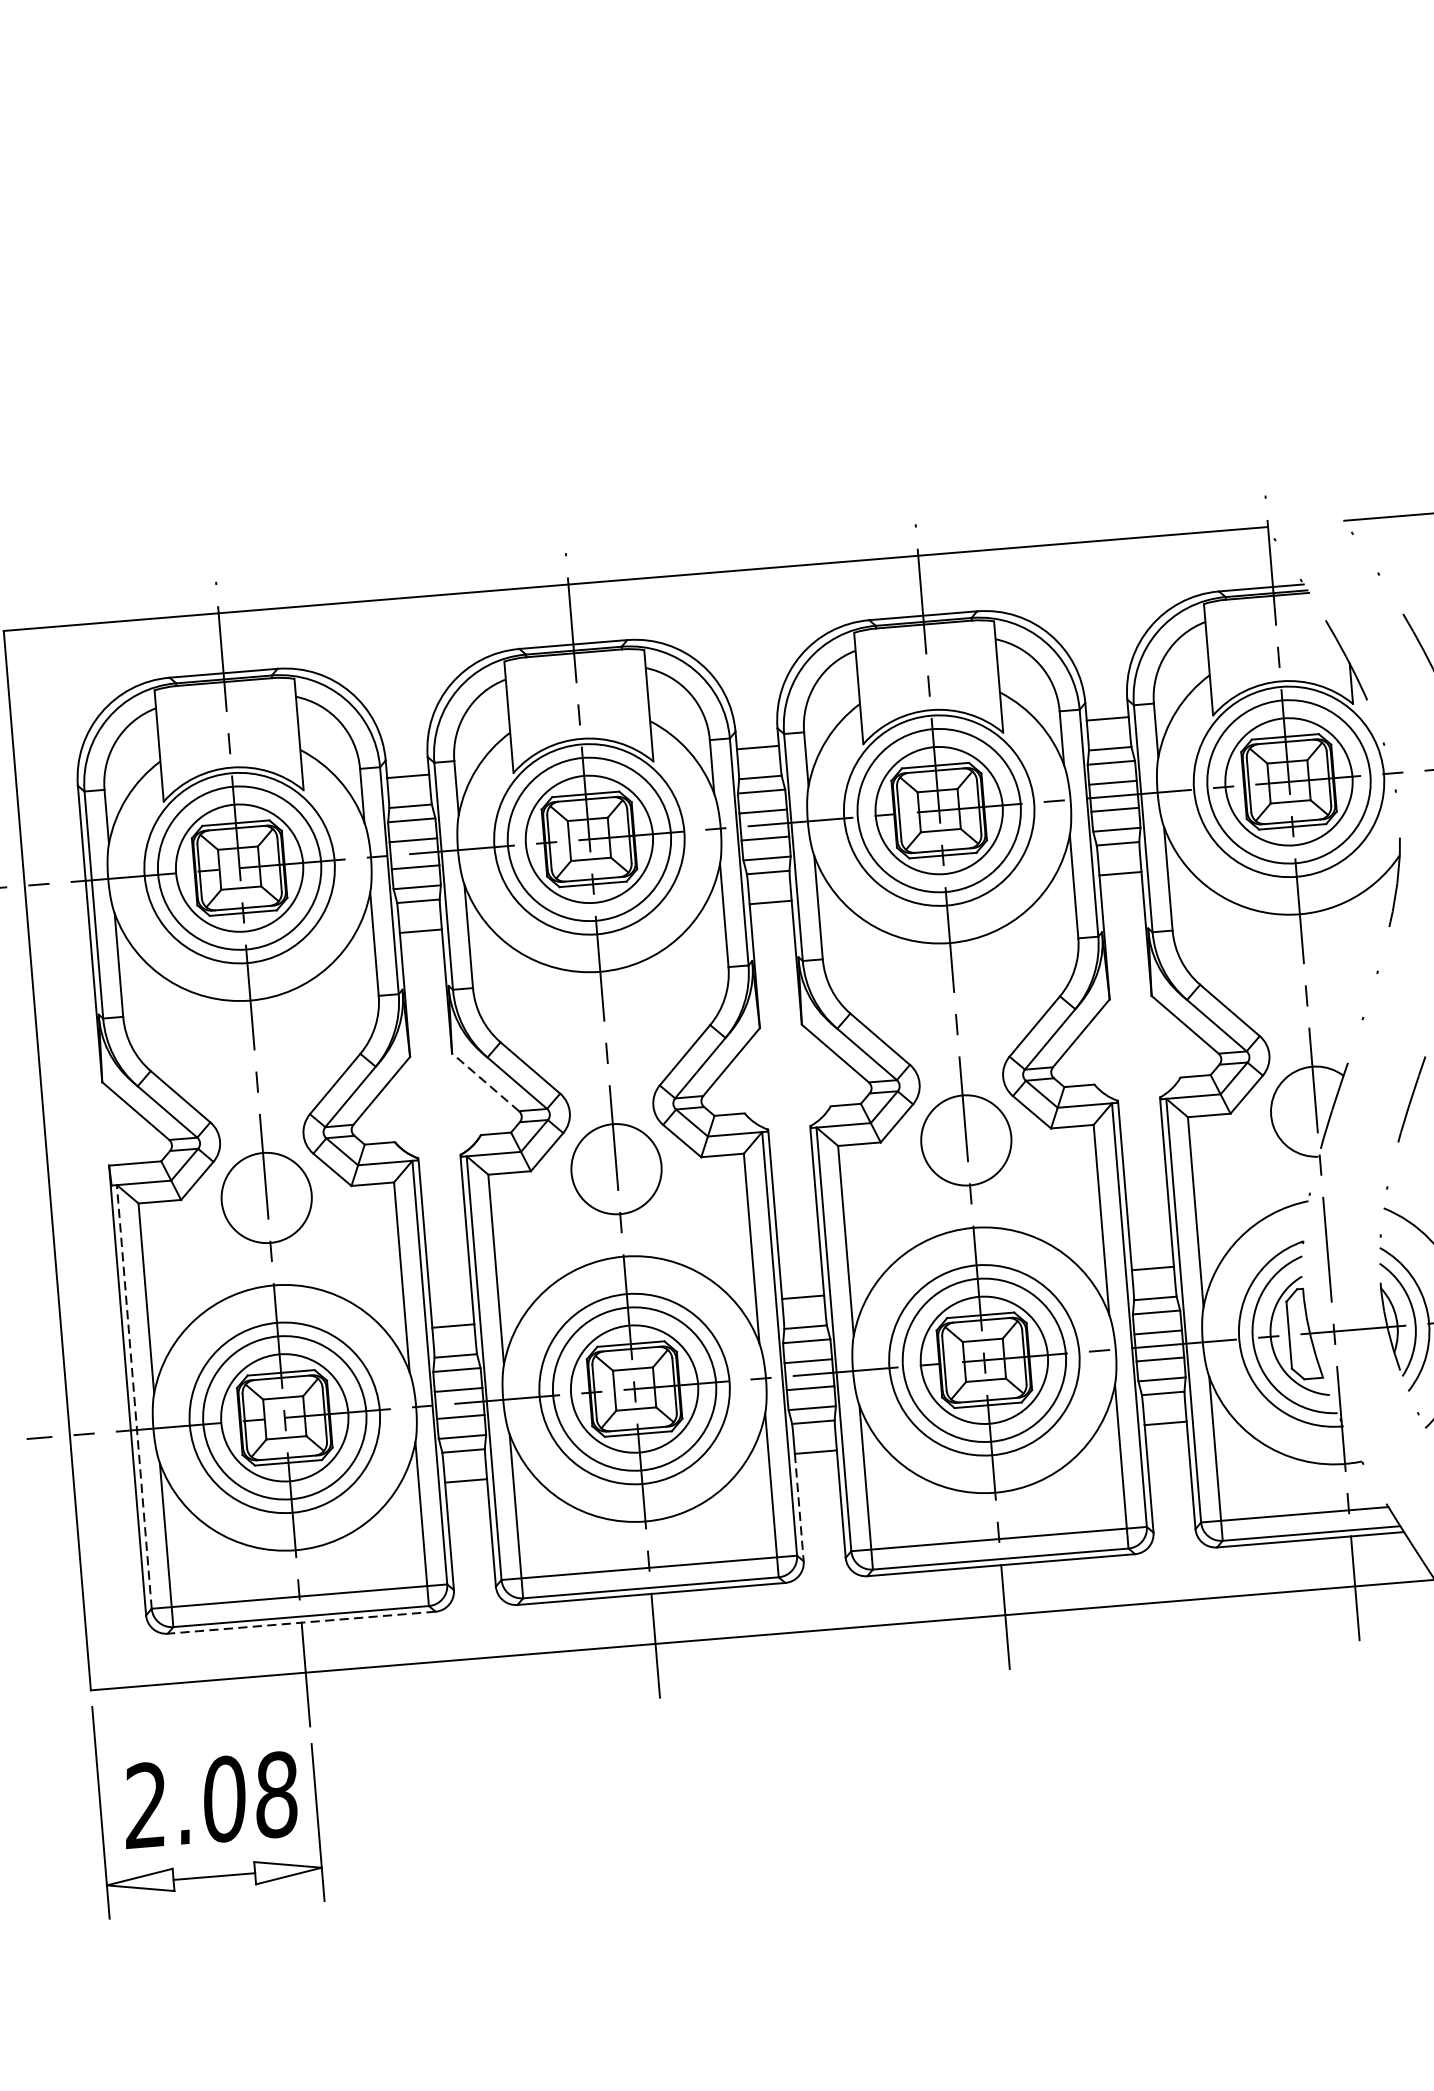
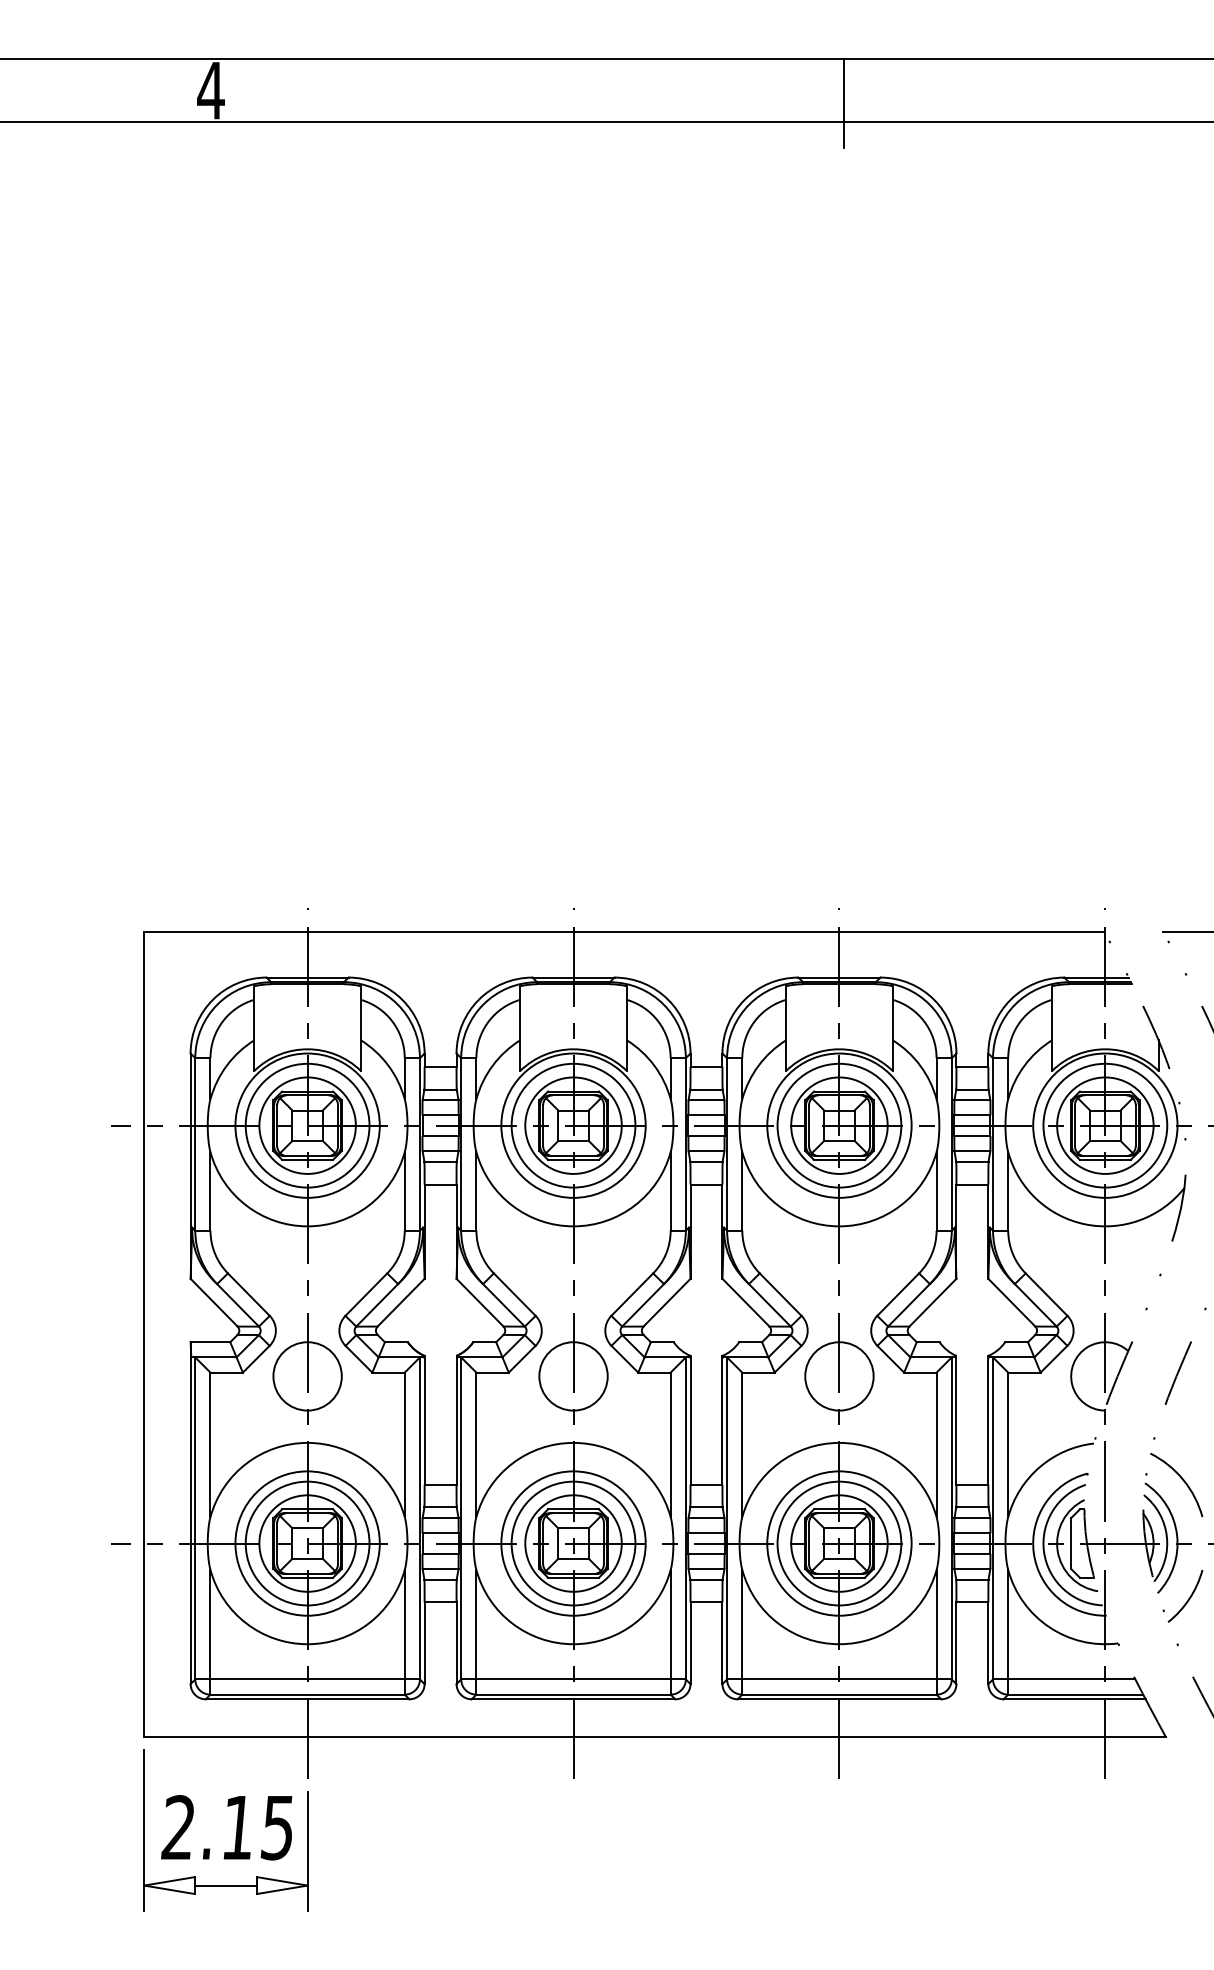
line: (484, 1082) -> (479, 1302), dashed -> solid
line: (134, 1395) -> (195, 1517), dashed -> solid
line: (799, 1507) -> (690, 1643), dashed -> solid
line: (301, 1622) -> (307, 1699), dashed -> solid
text: (250, 1796) -> (258, 1827), 2.08 -> 2.15

